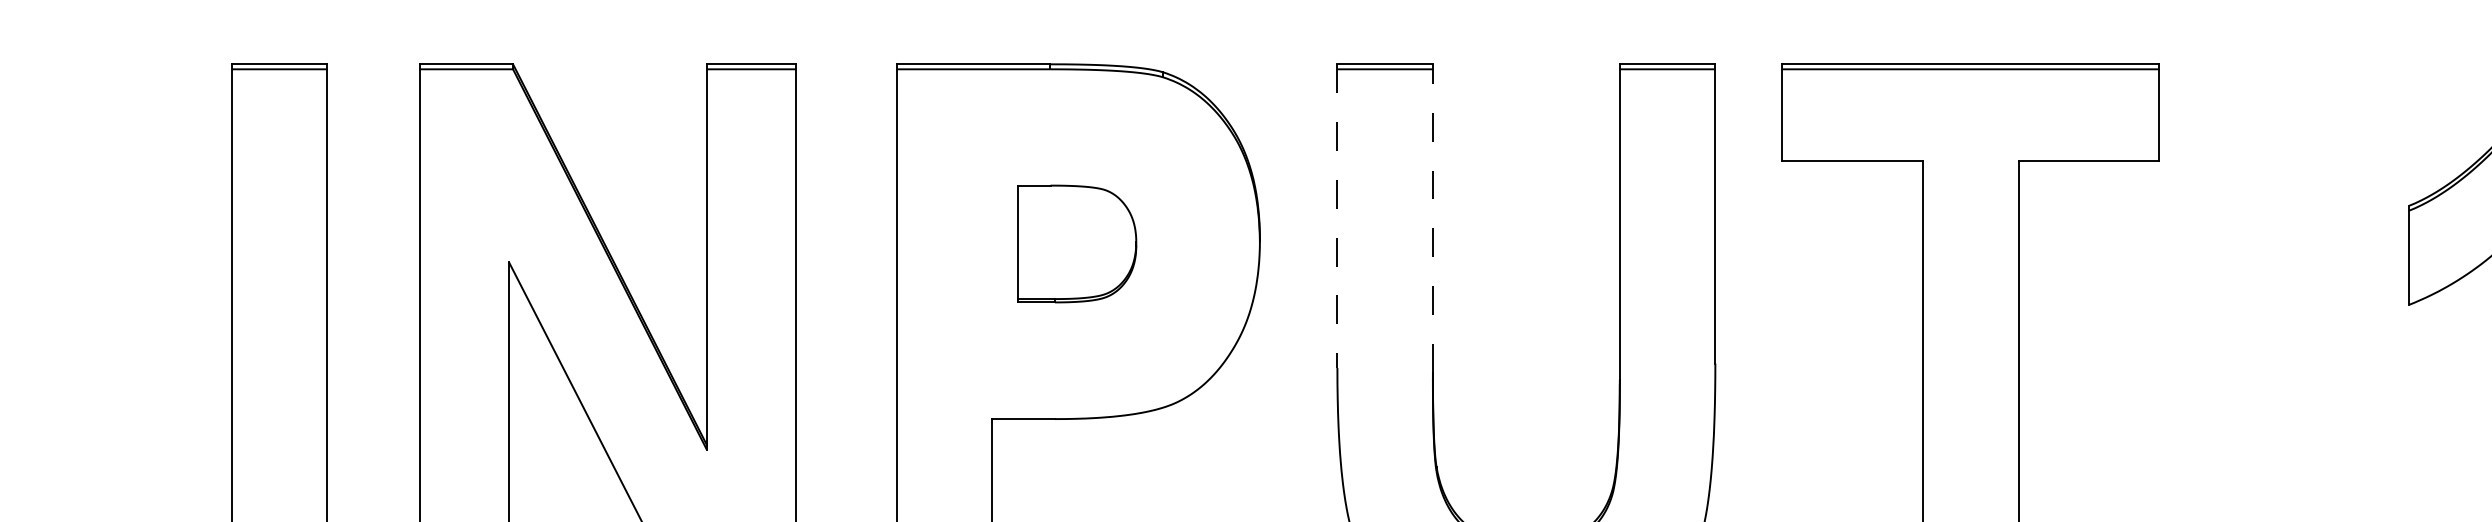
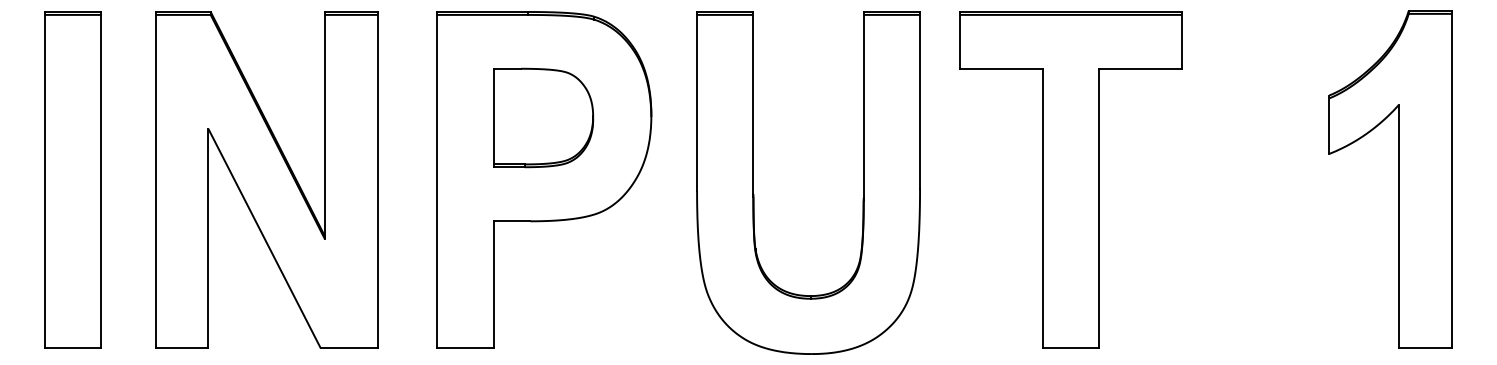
line: (1338, 216) -> (697, 101), dashed -> solid
line: (1433, 217) -> (753, 102), dashed -> solid
part: (1077, 243) -> (543, 117), size x1.43

